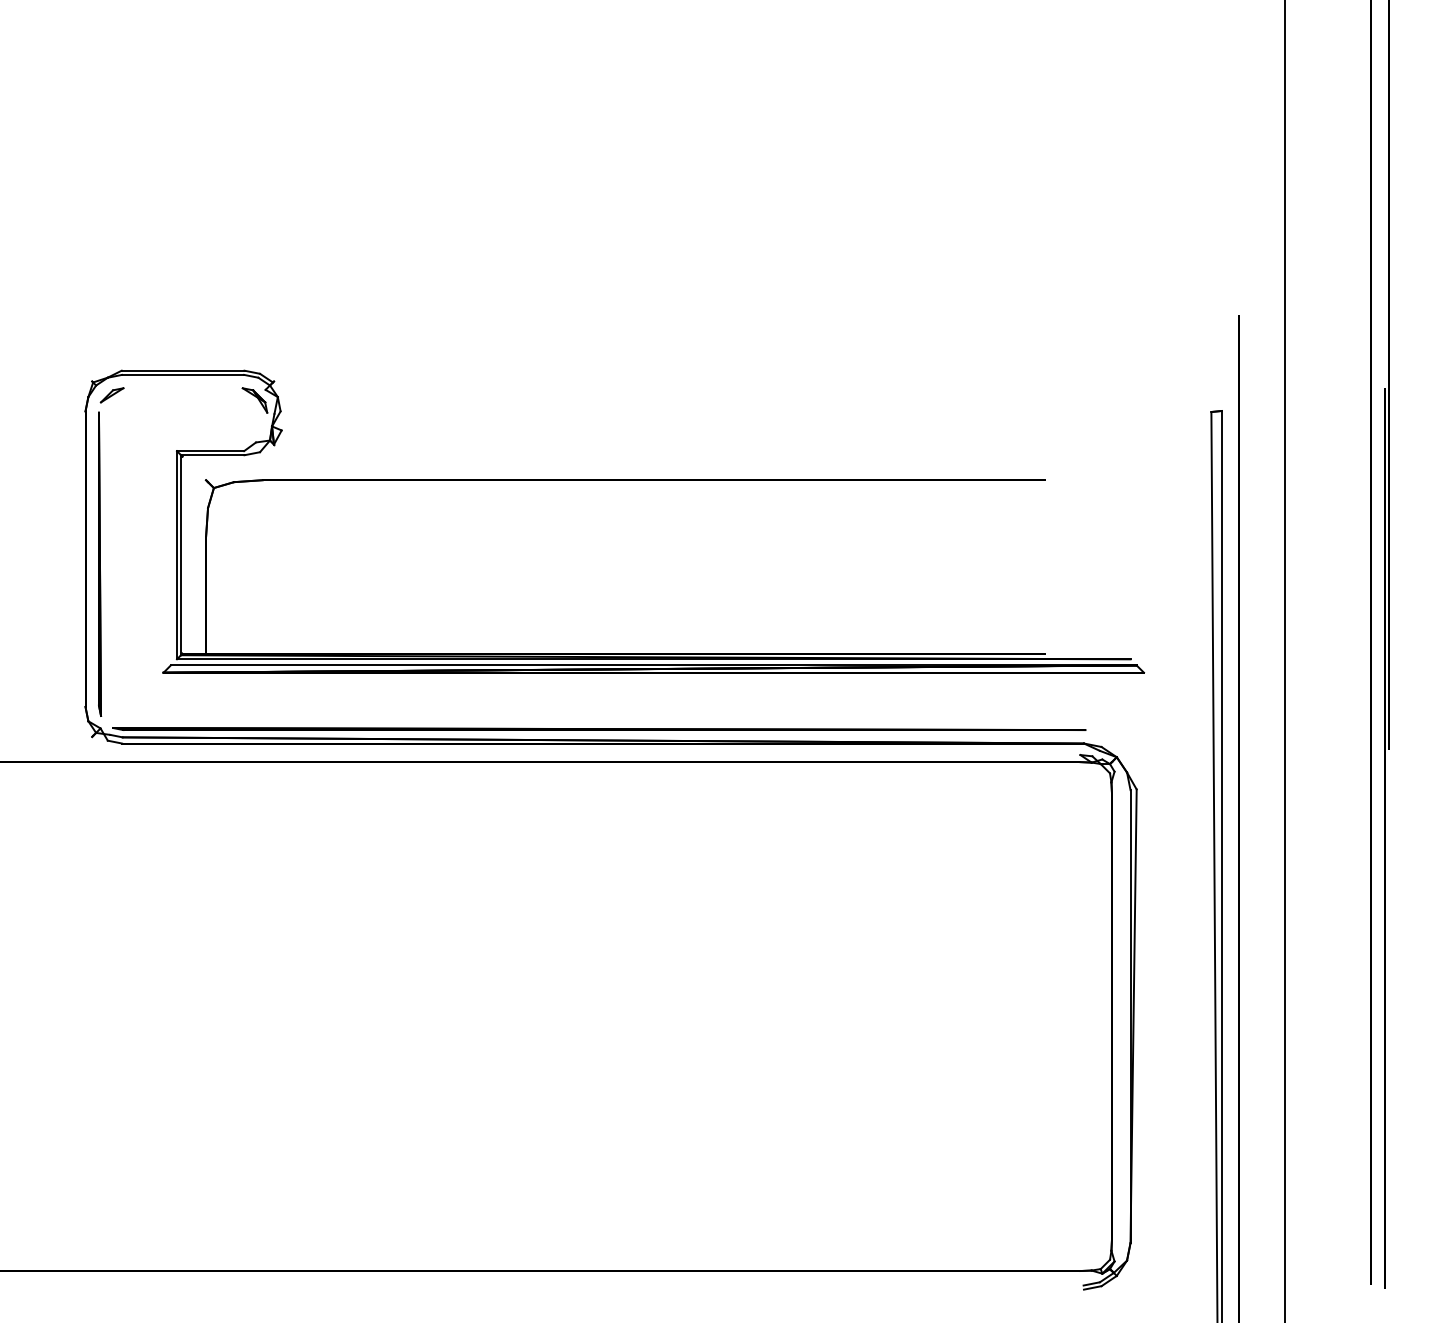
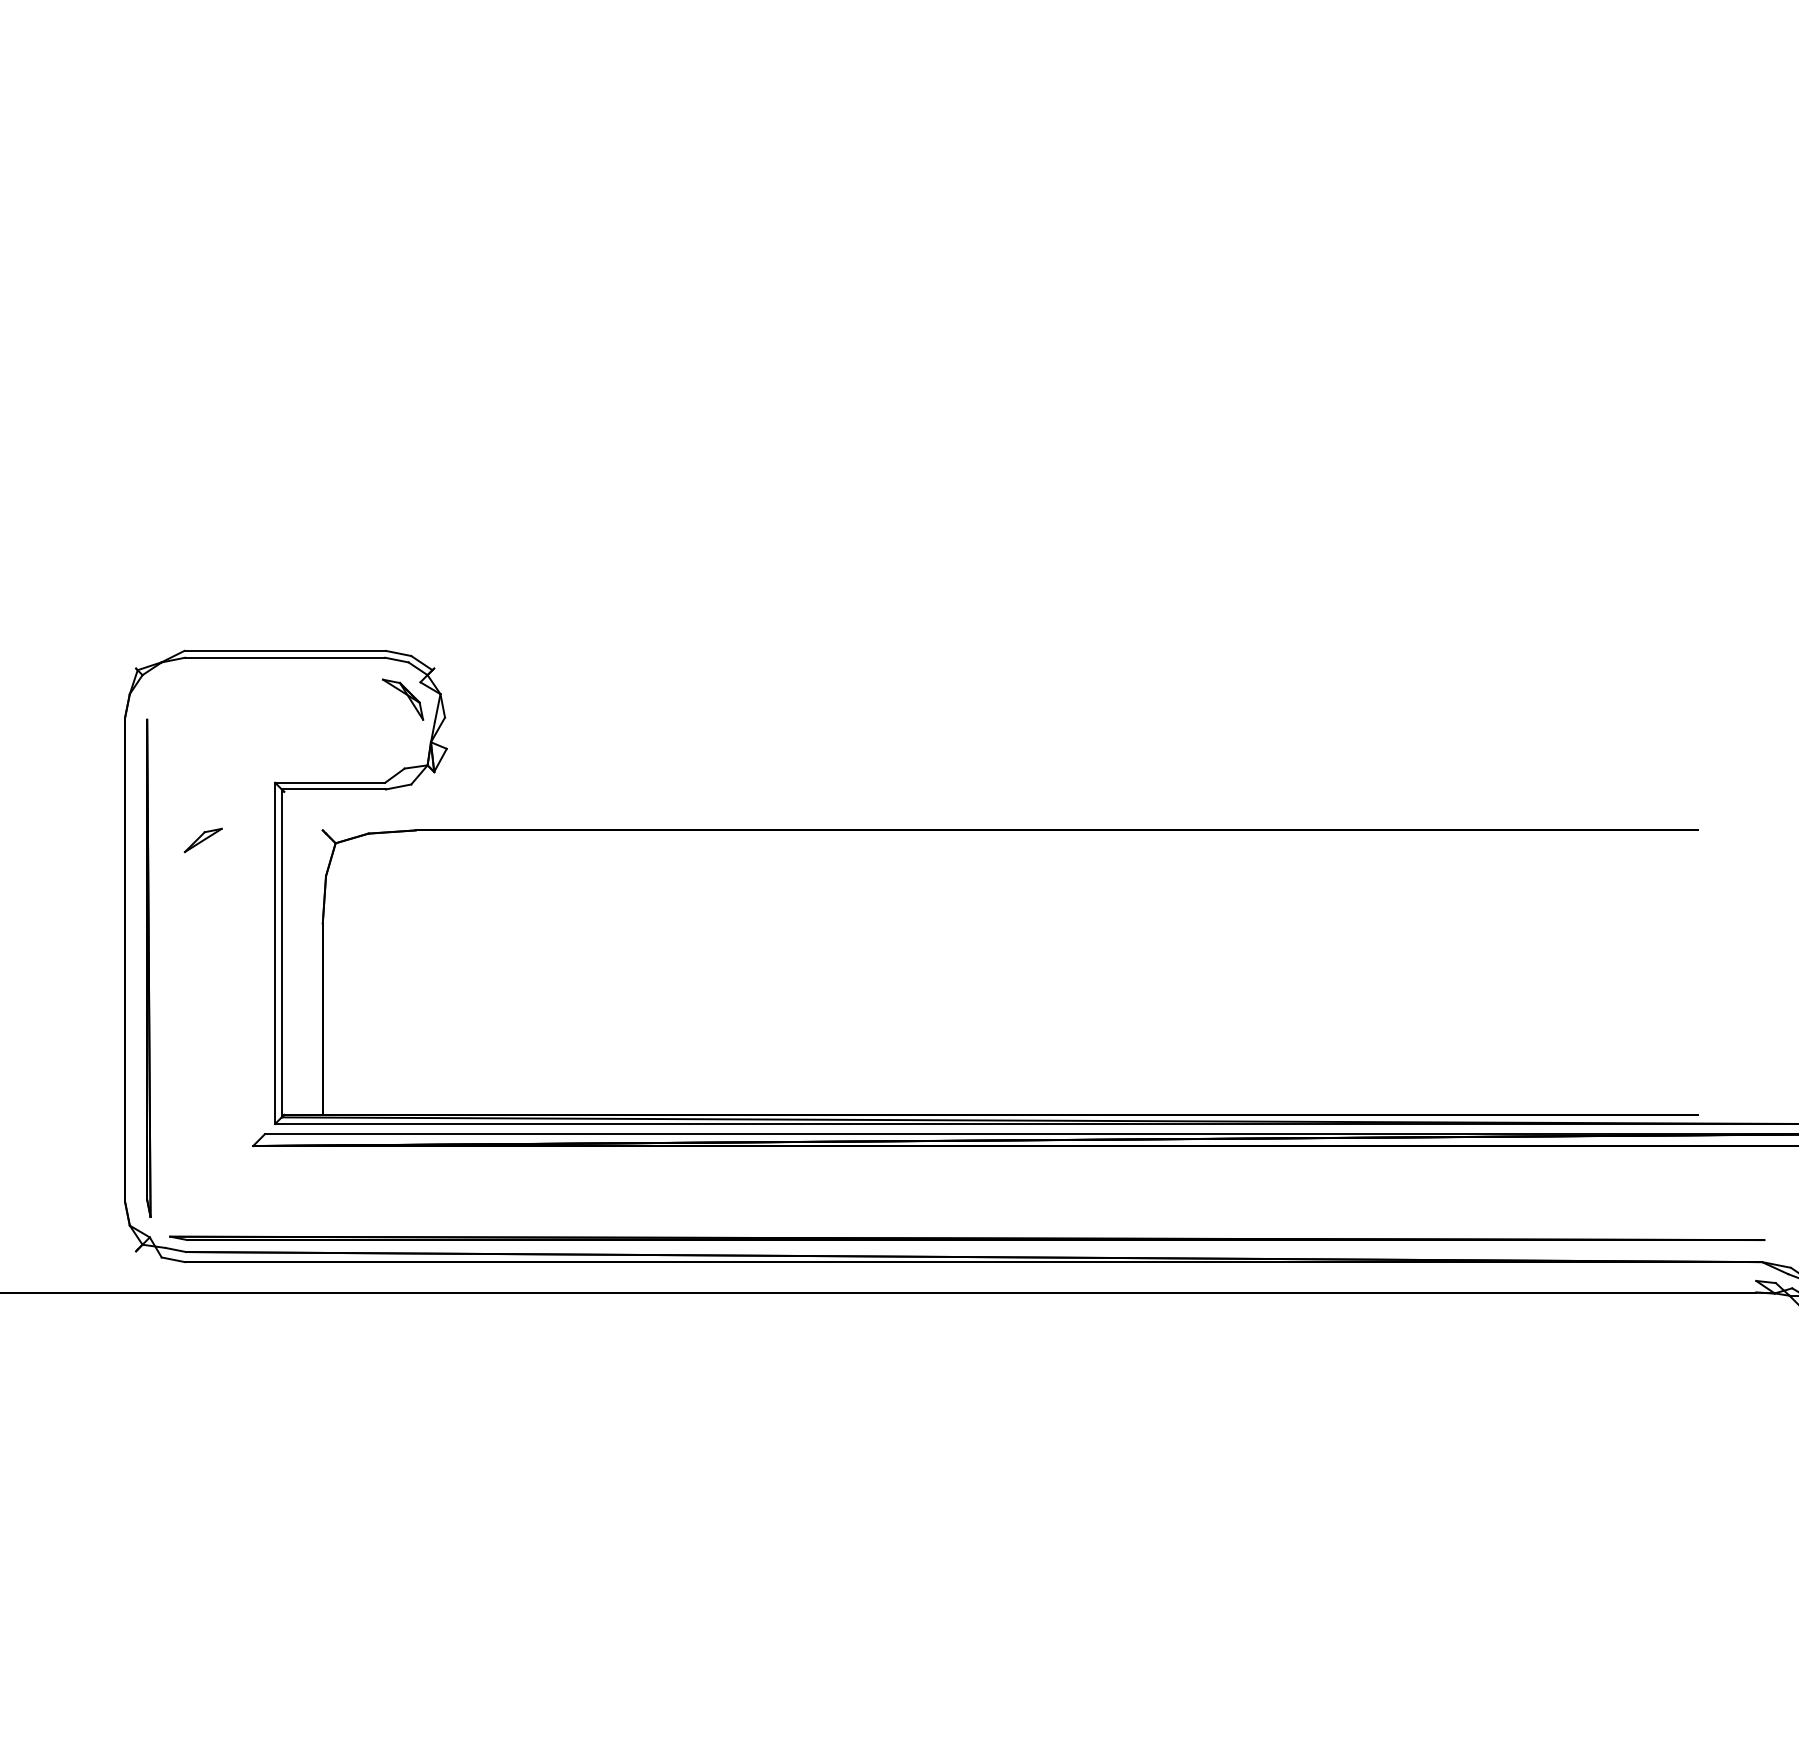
part: (111, 395) -> (202, 840), moved

